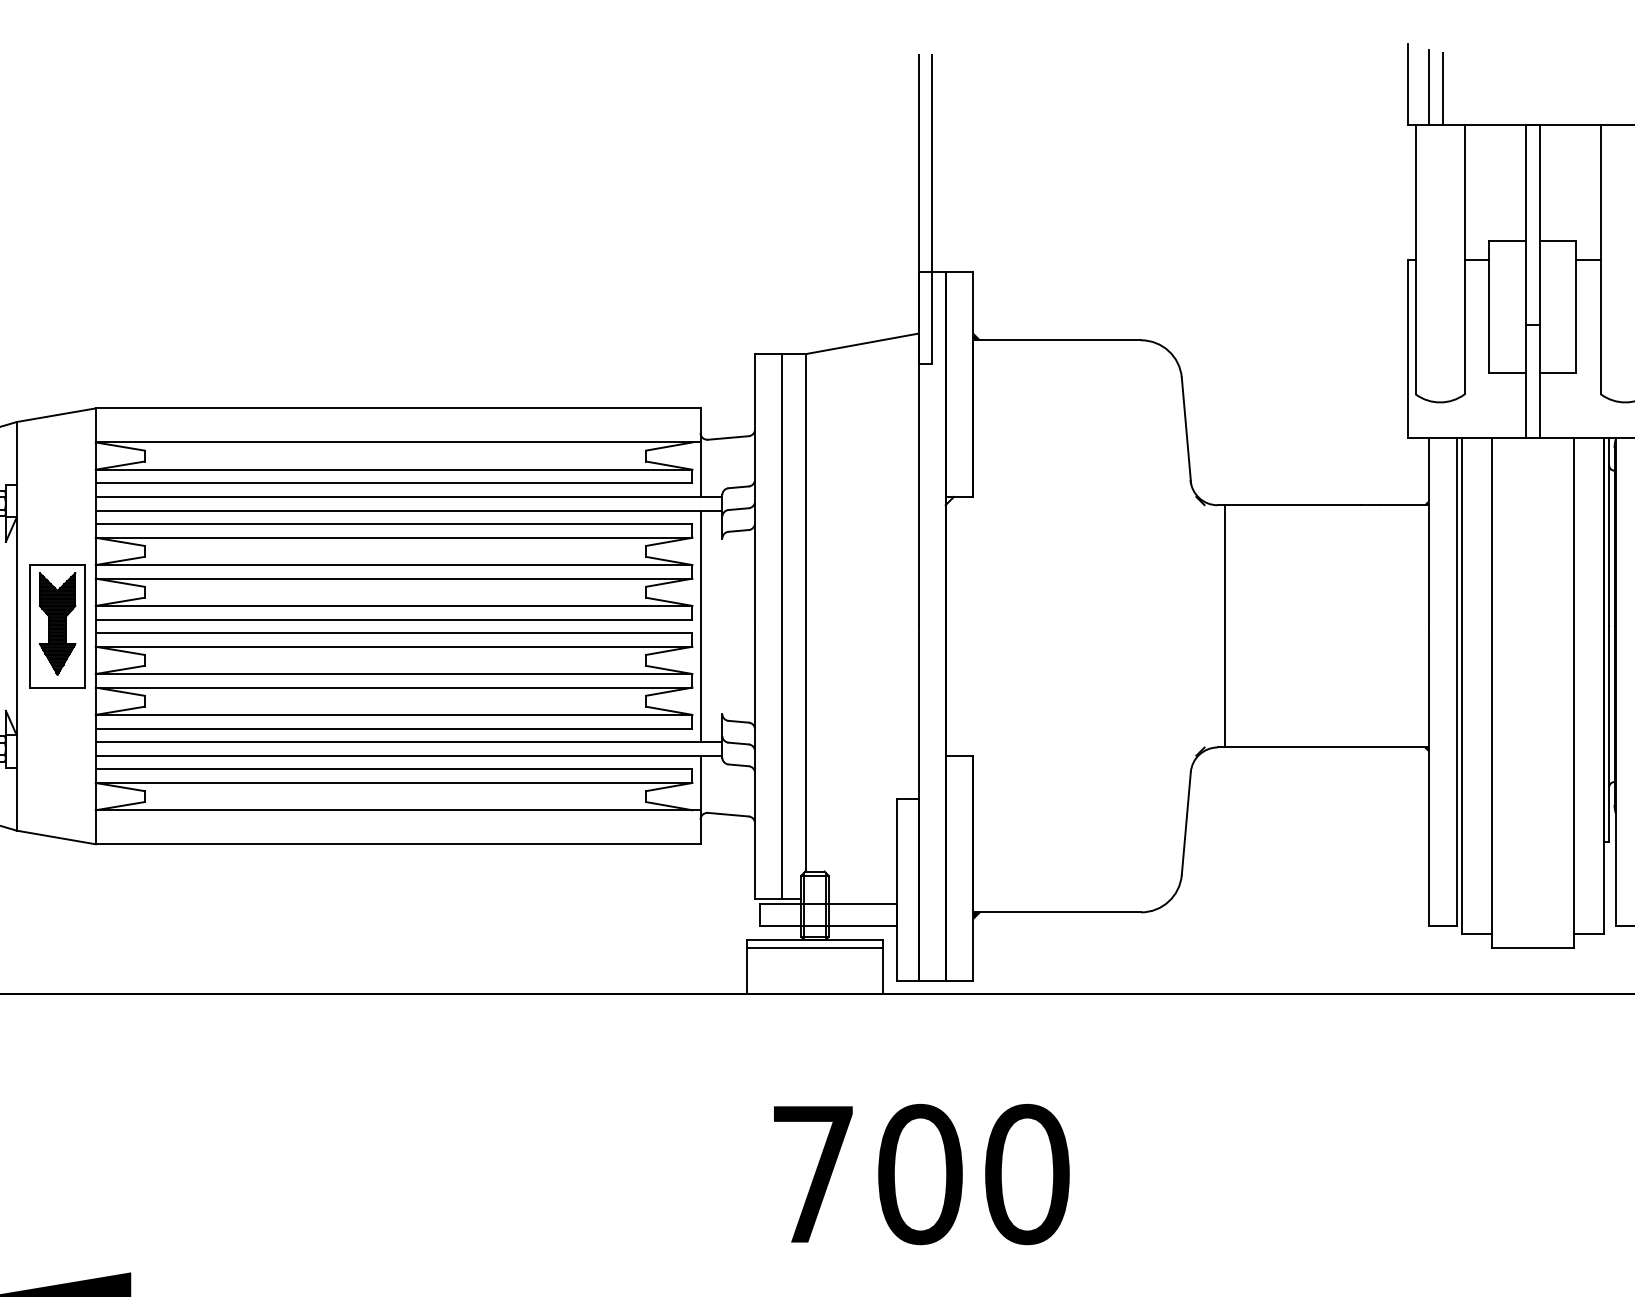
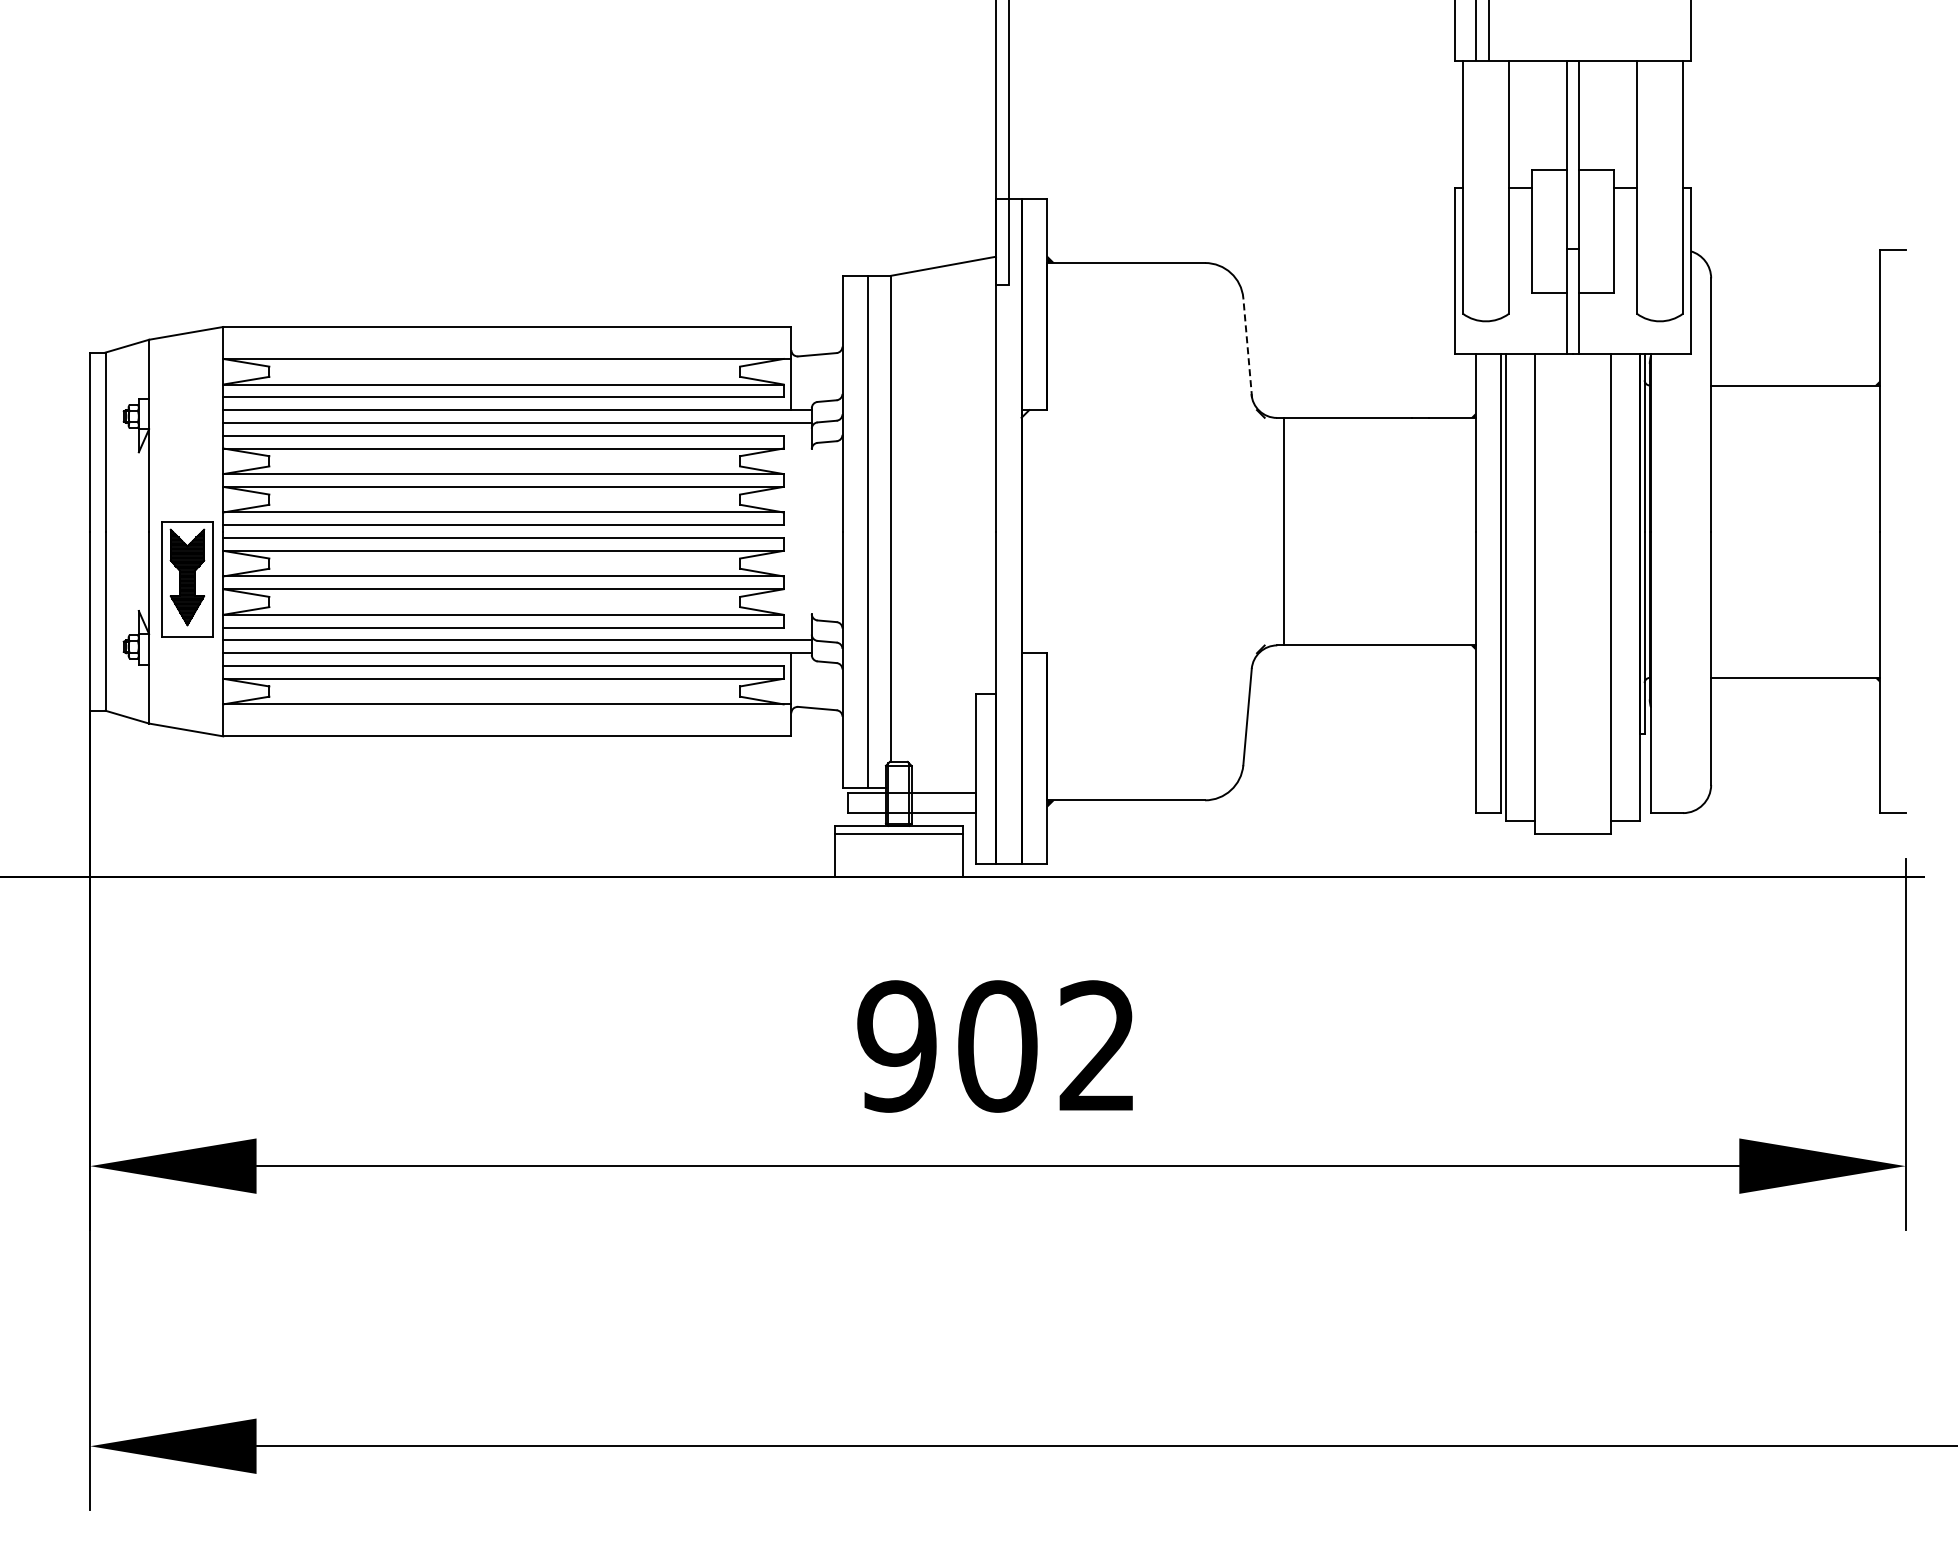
line: (1186, 430) -> (1247, 347), solid -> dashed
part: (57, 626) -> (187, 579), moved
line: (700, 626) -> (791, 531), removed
text: (920, 1174) -> (997, 1046), 700 -> 902

